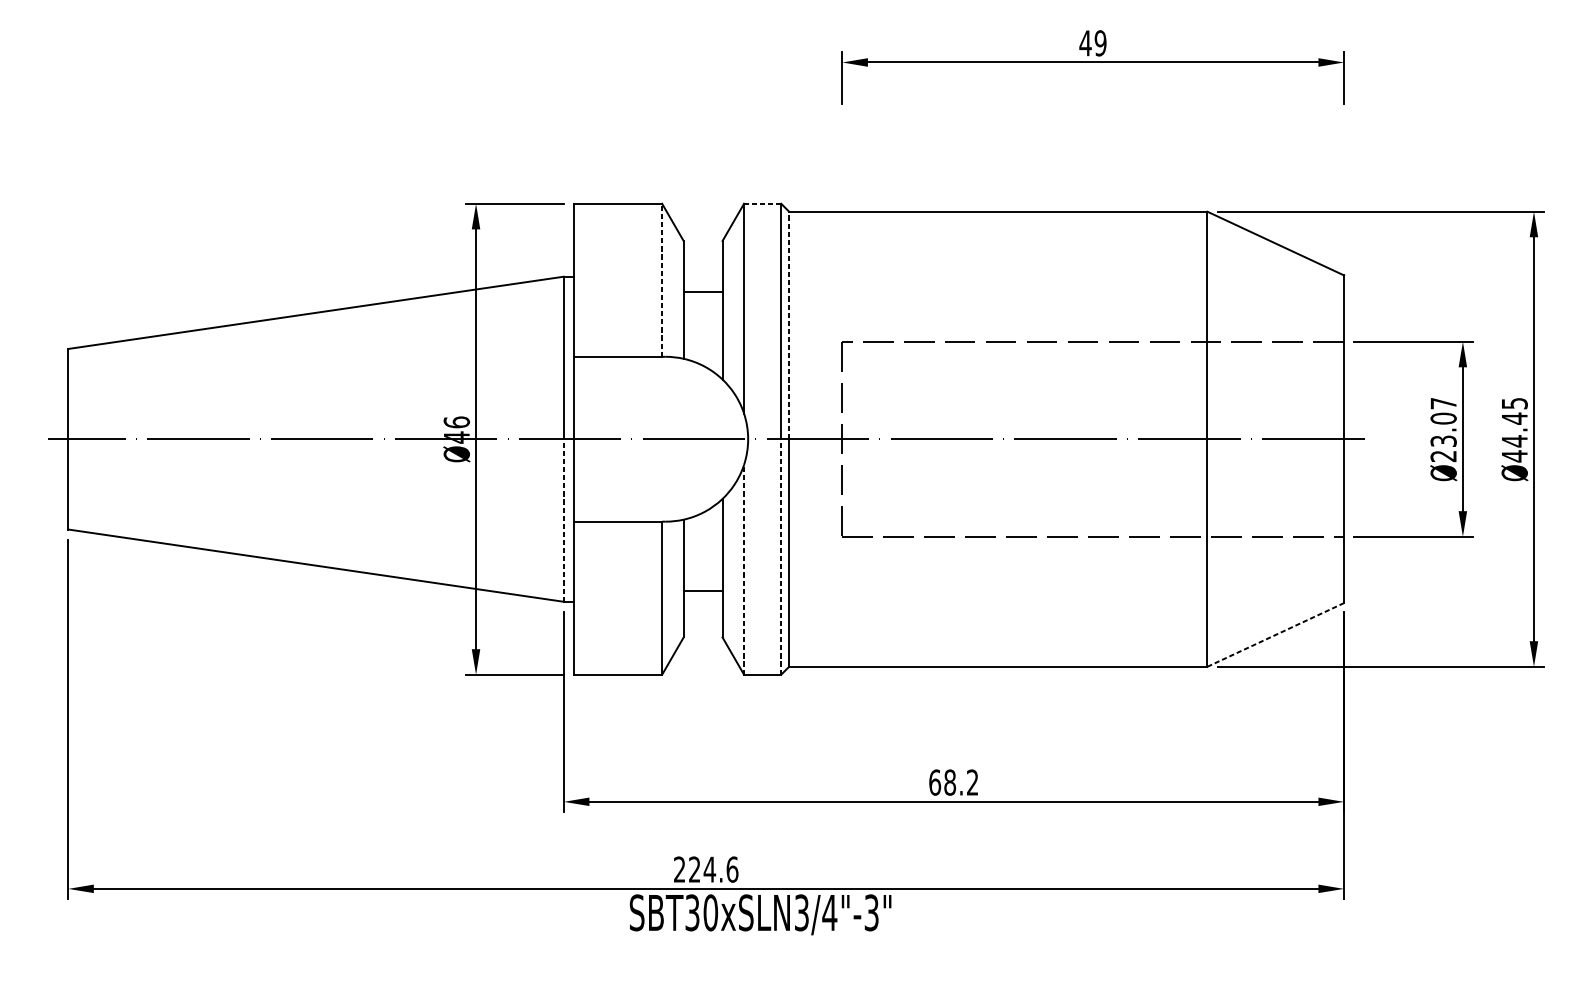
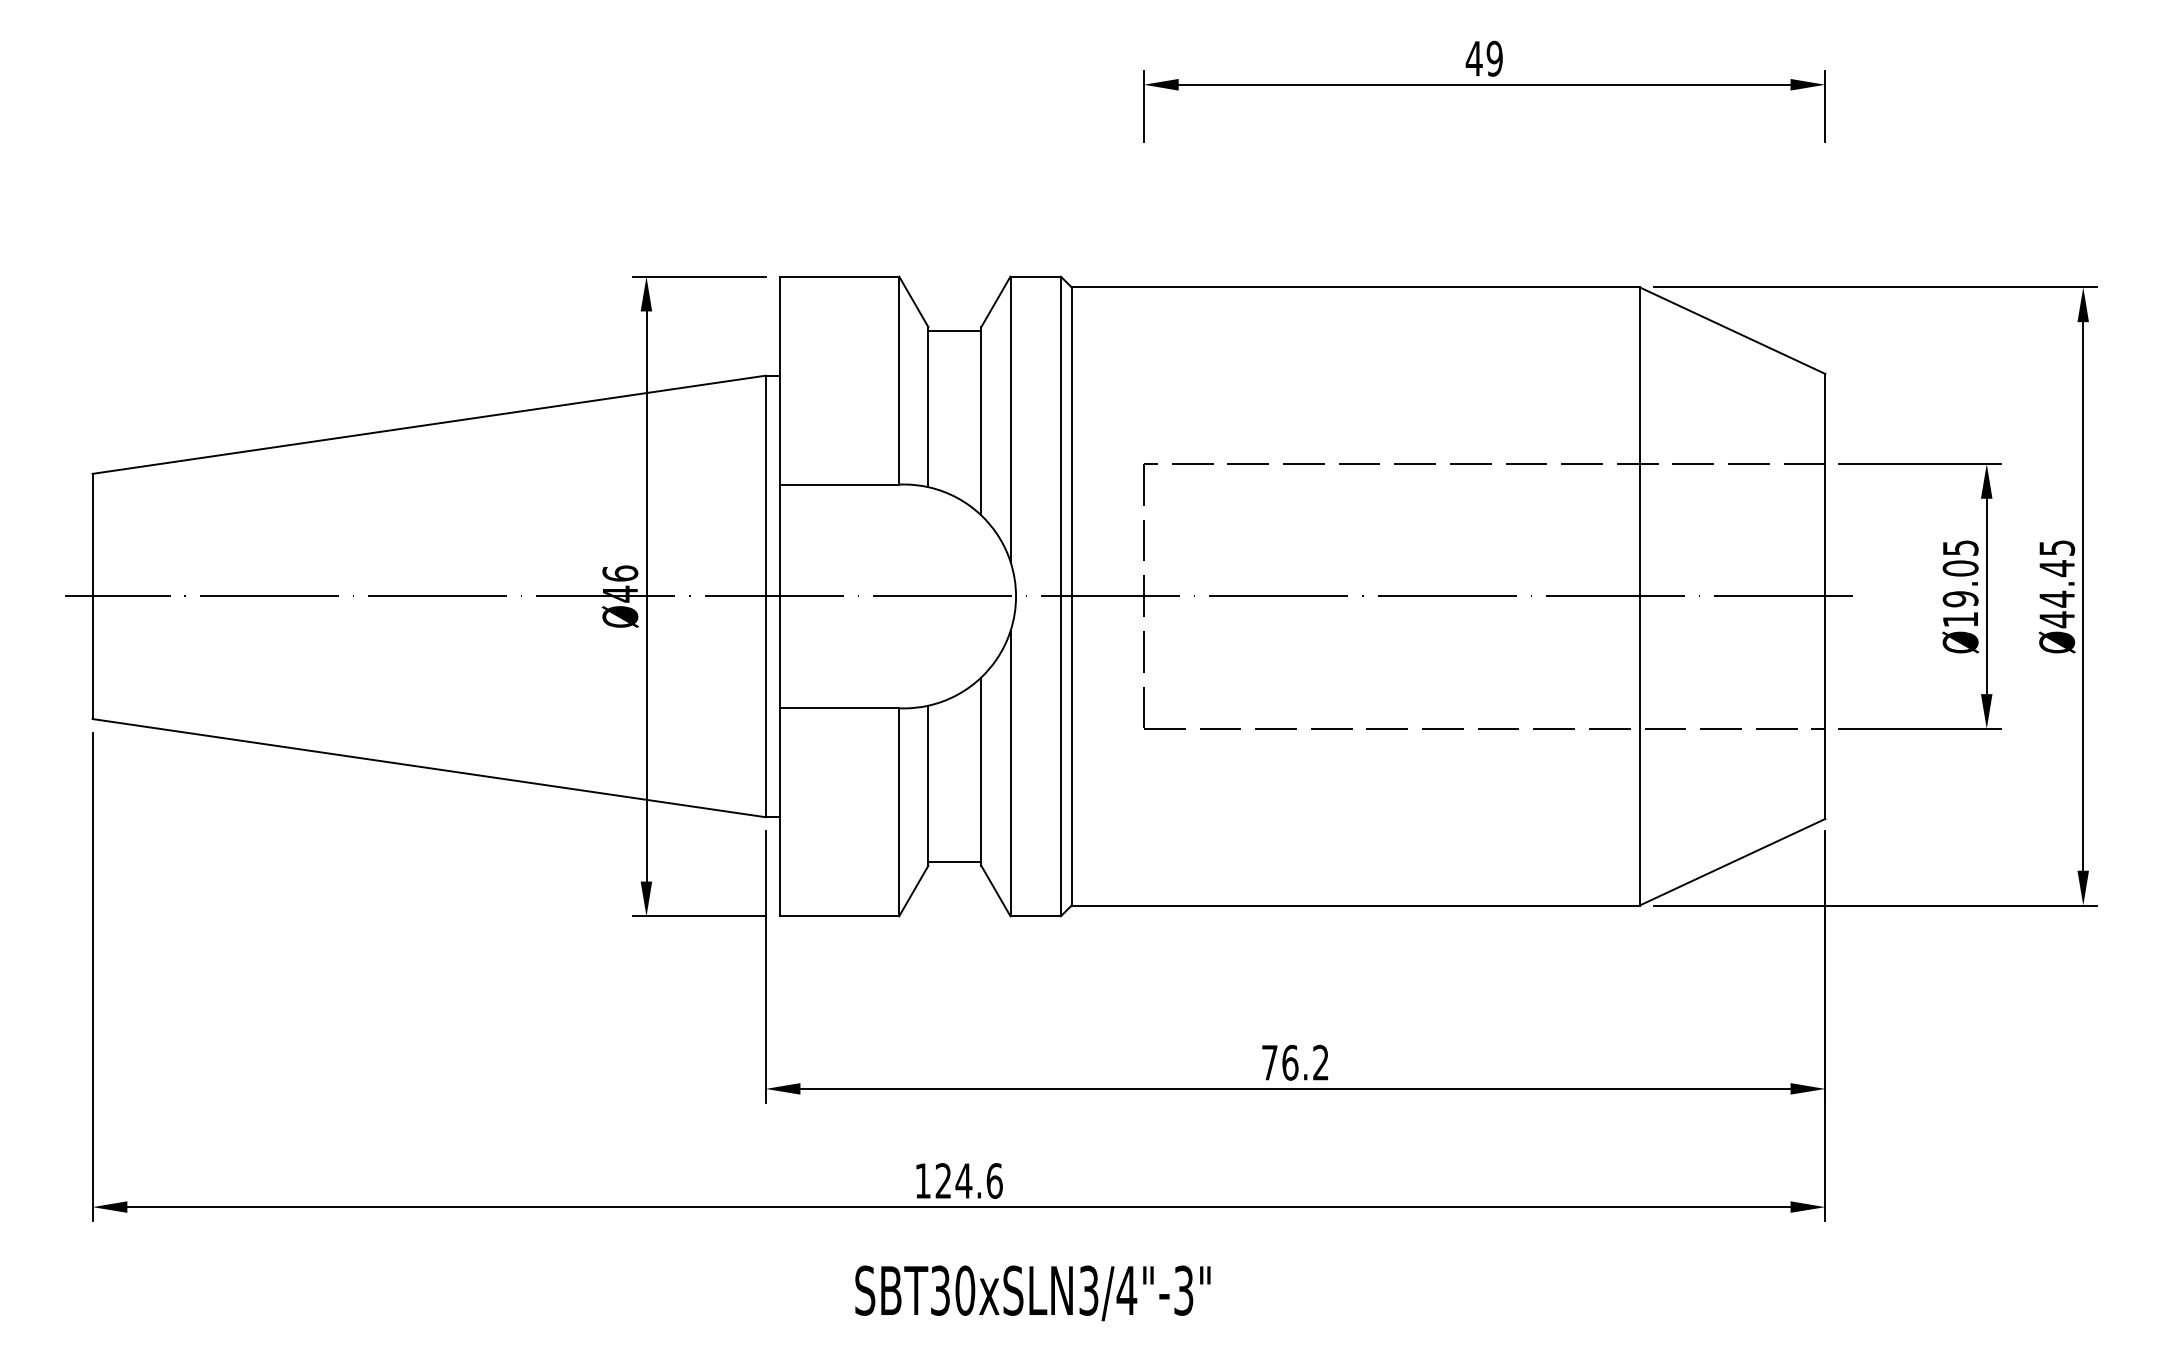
line: (762, 203) -> (1035, 276), dashed -> solid
line: (662, 280) -> (899, 380), dashed -> solid
line: (702, 291) -> (954, 330), moved
line: (789, 325) -> (1071, 441), dashed -> solid
text: (1443, 429) -> (1960, 583), Ø23.07 -> Ø19.05
line: (563, 520) -> (765, 706), dashed -> solid
line: (780, 557) -> (1060, 756), dashed -> solid
line: (744, 569) -> (1010, 773), dashed -> solid
line: (702, 591) -> (954, 862), moved
line: (1276, 635) -> (1733, 862), dashed -> solid
text: (942, 782) -> (1280, 1062), 68.2 -> 76.2
text: (679, 869) -> (922, 1180), 224.6 -> 124.6
text: (760, 914) -> (1032, 1293), moved

